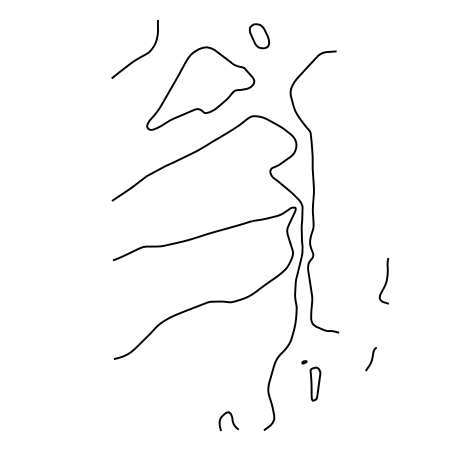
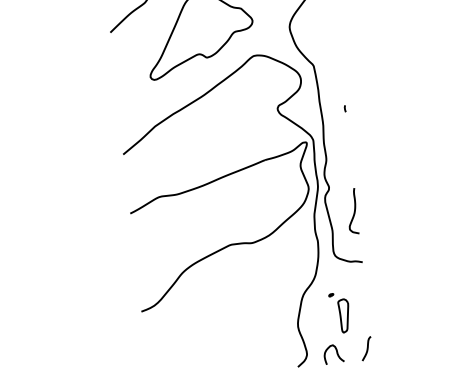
line: (337, 177) -> (345, 108), added
curve: (385, 281) -> (353, 211), moved
curve: (371, 359) -> (367, 349), moved
curve: (231, 421) -> (336, 354), moved

